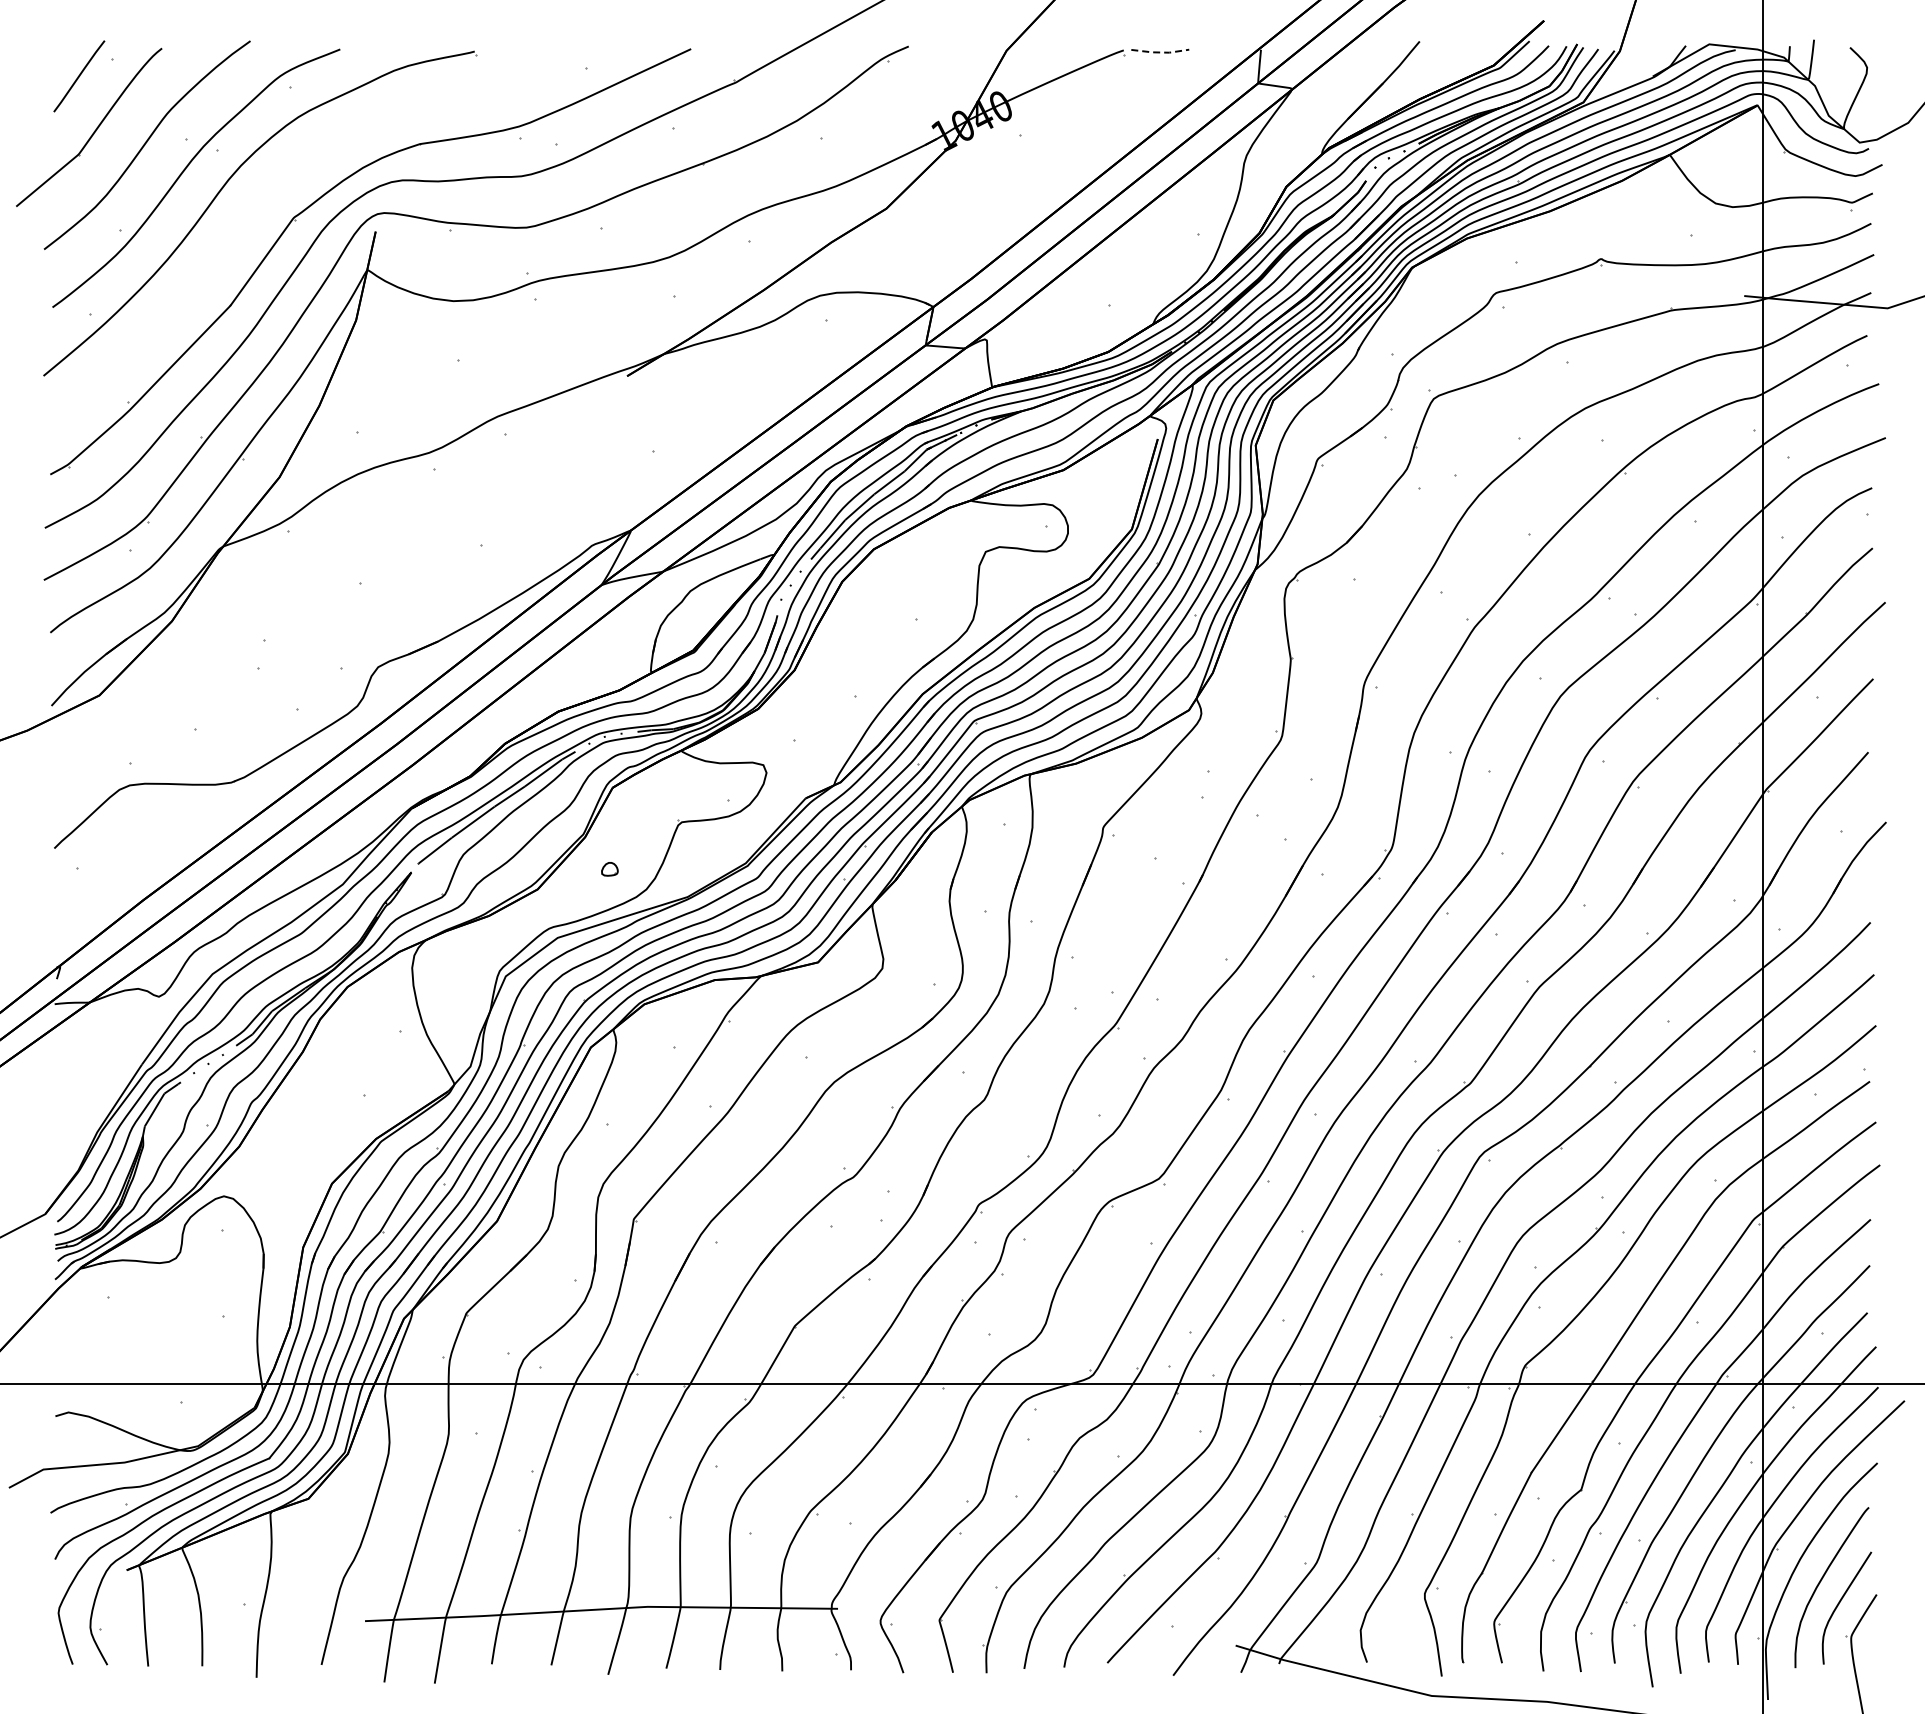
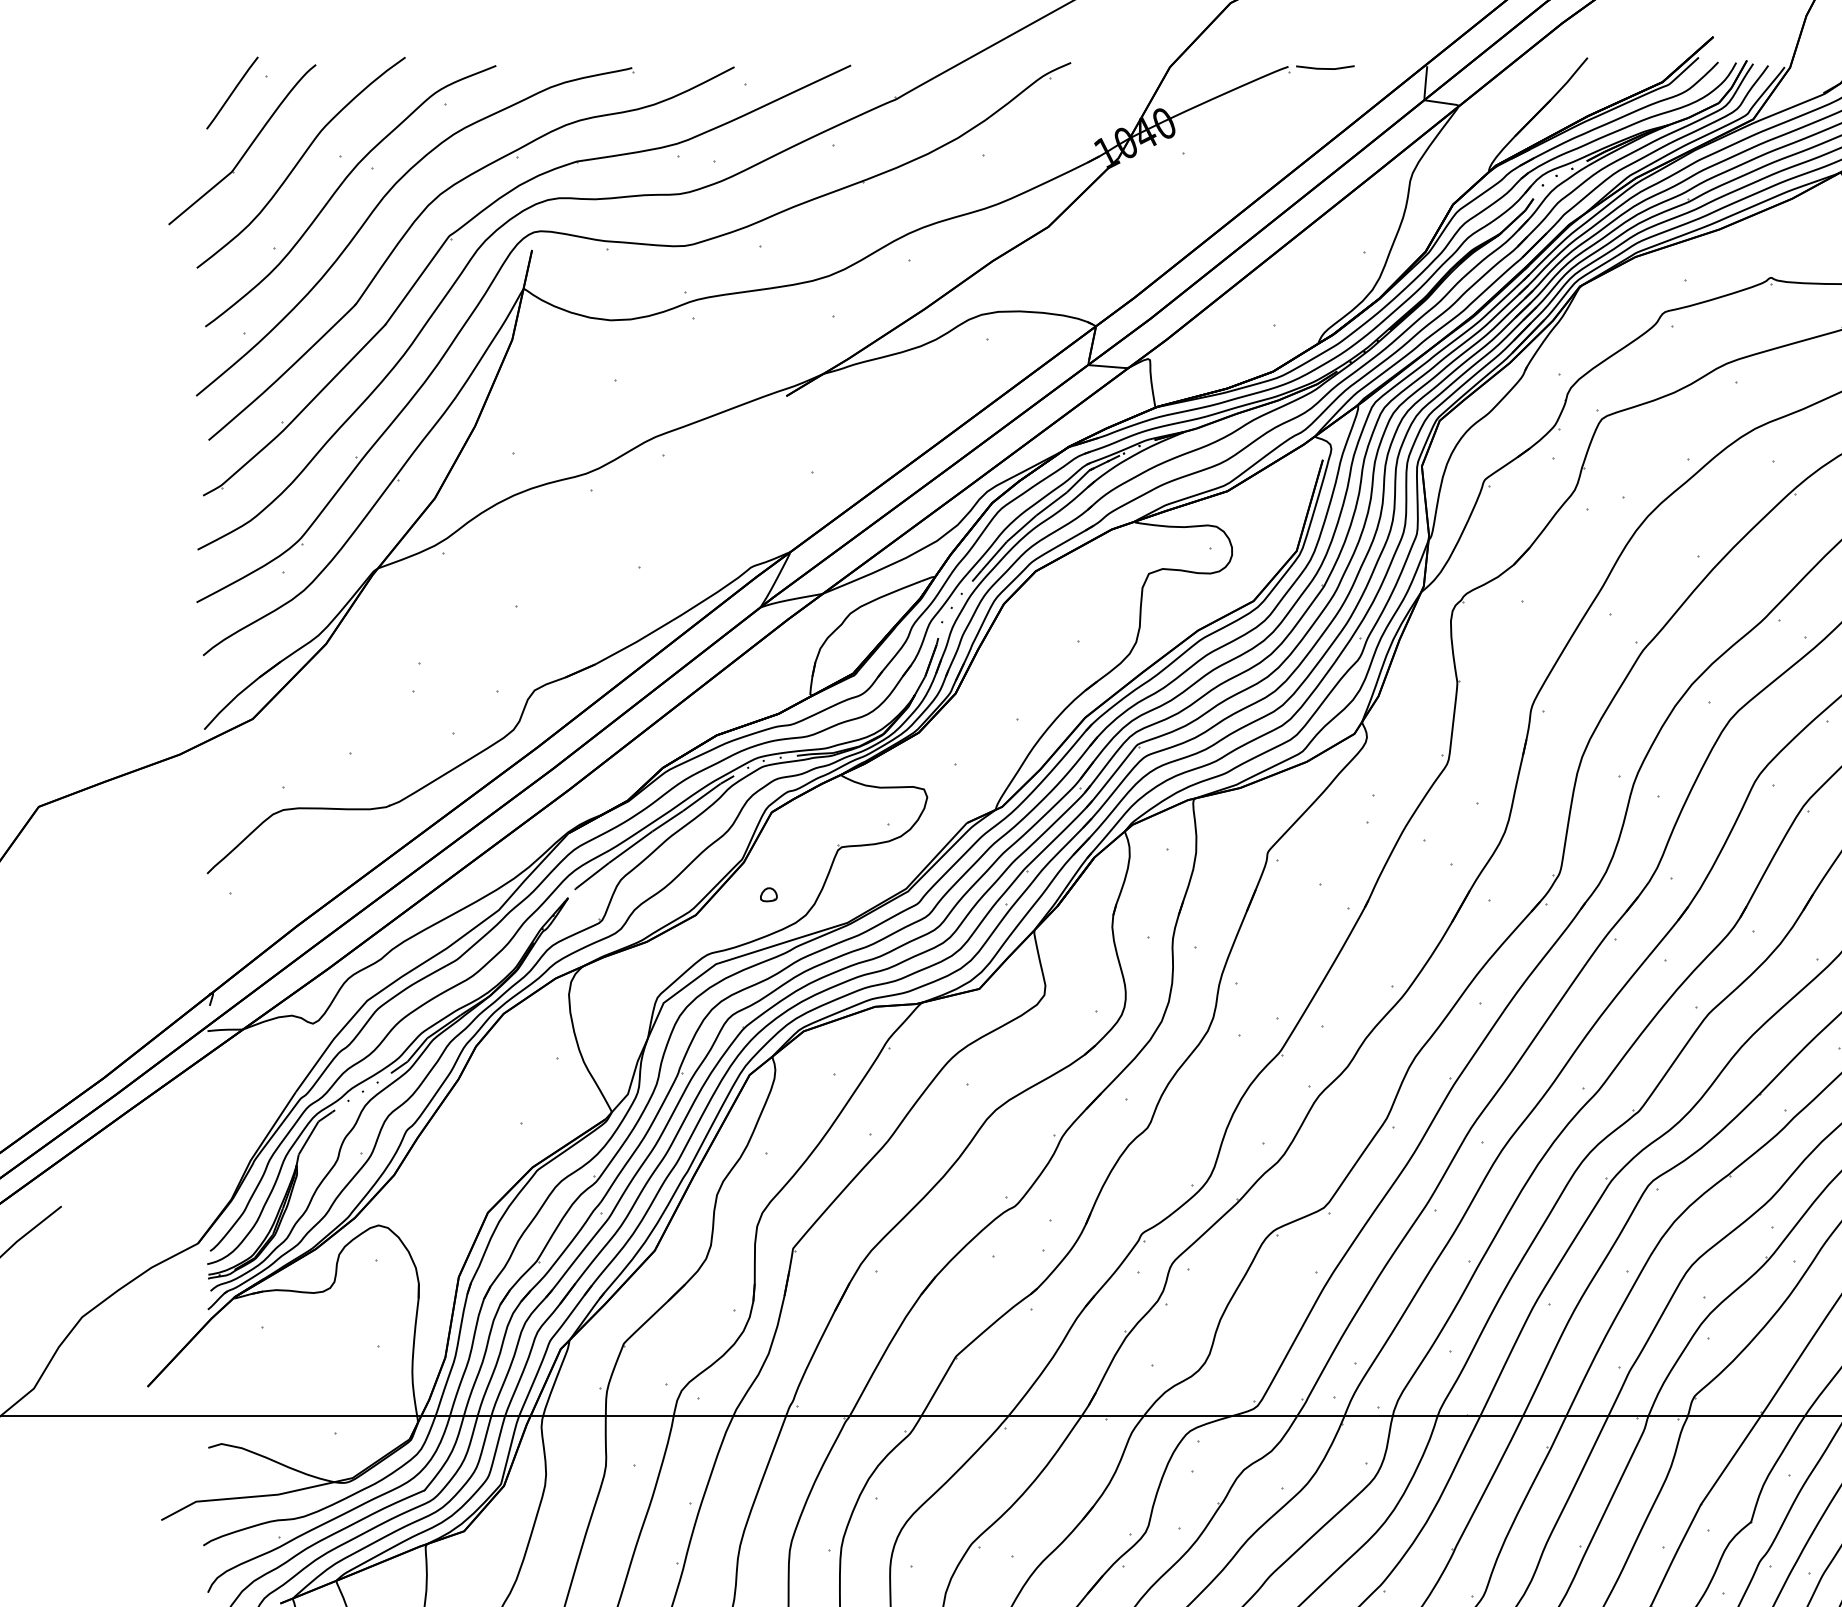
line: (1160, 52) -> (1325, 68), dashed -> solid
part: (270, 192) -> (425, 210), added

